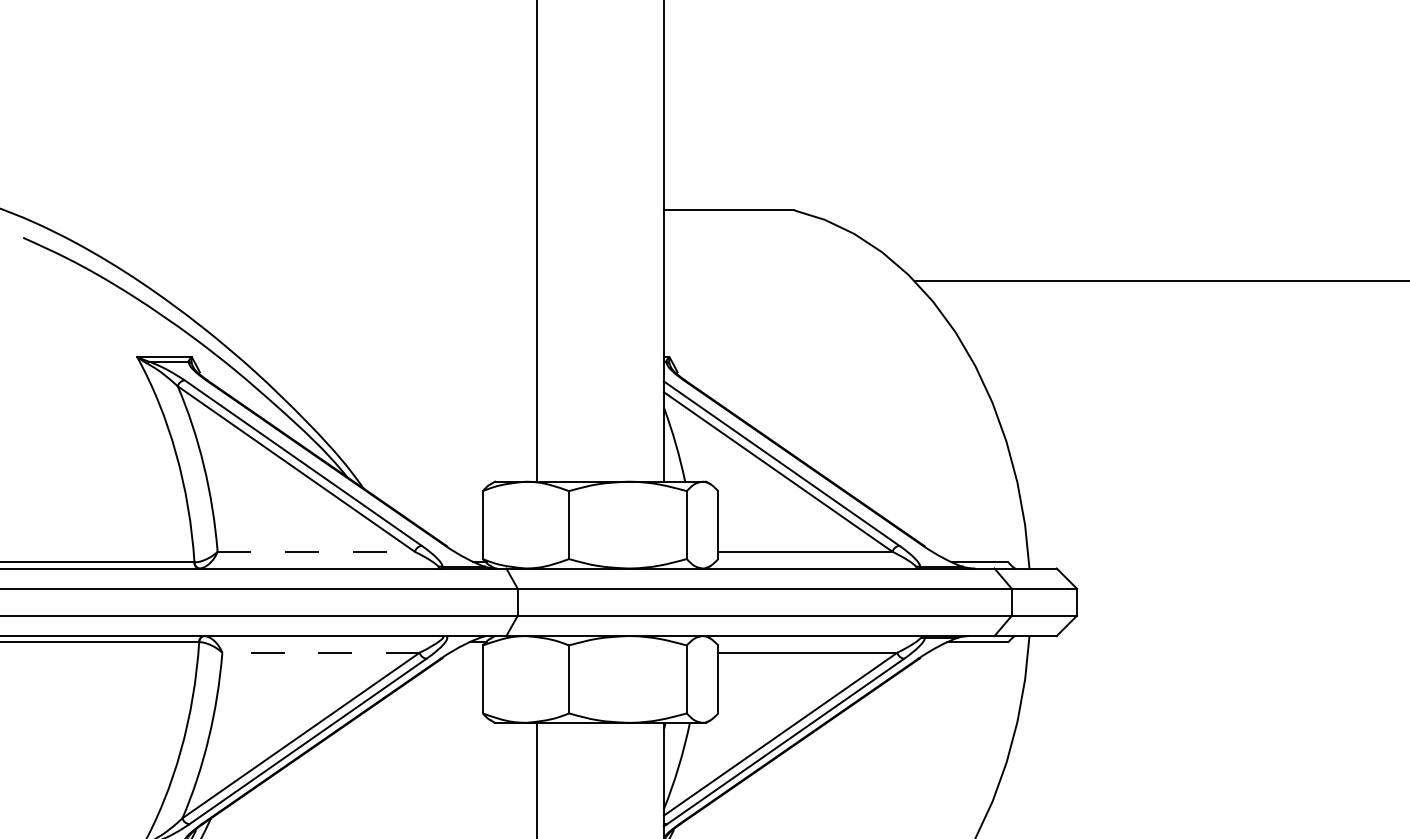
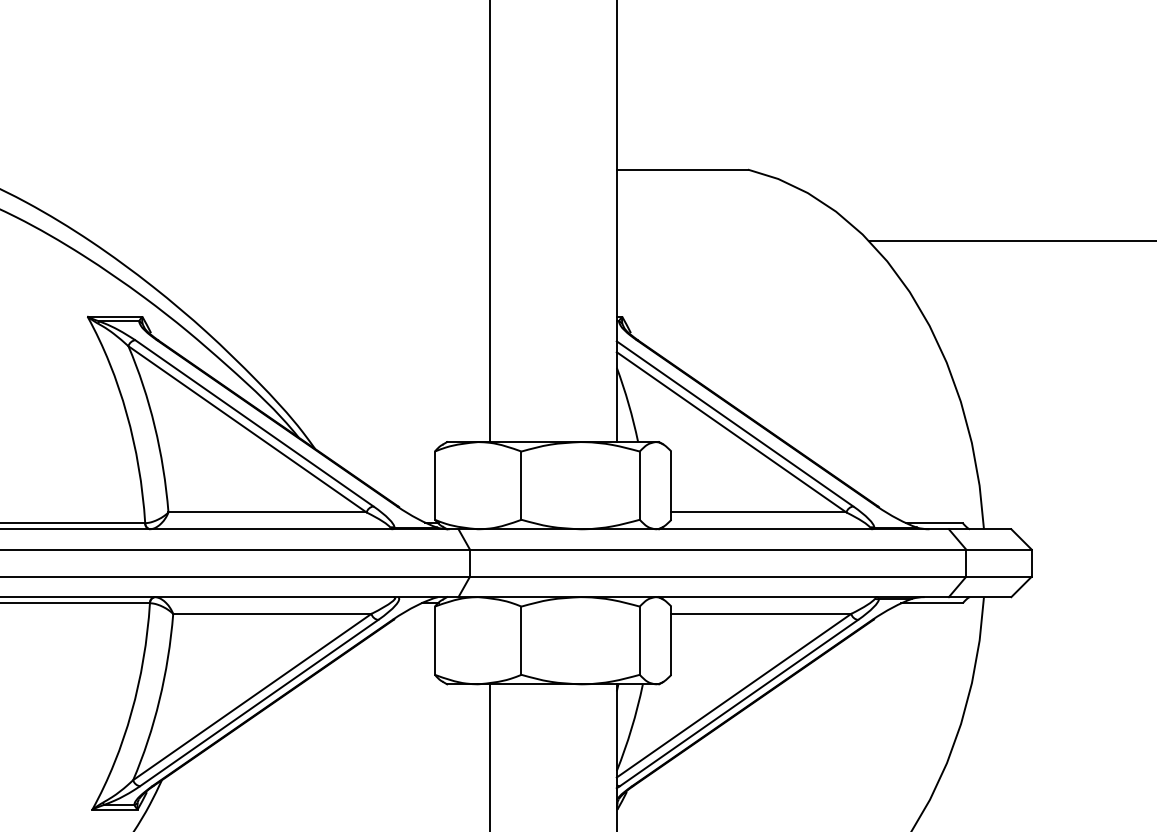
line: (316, 551) -> (267, 512), dashed -> solid
line: (320, 652) -> (271, 613), dashed -> solid

